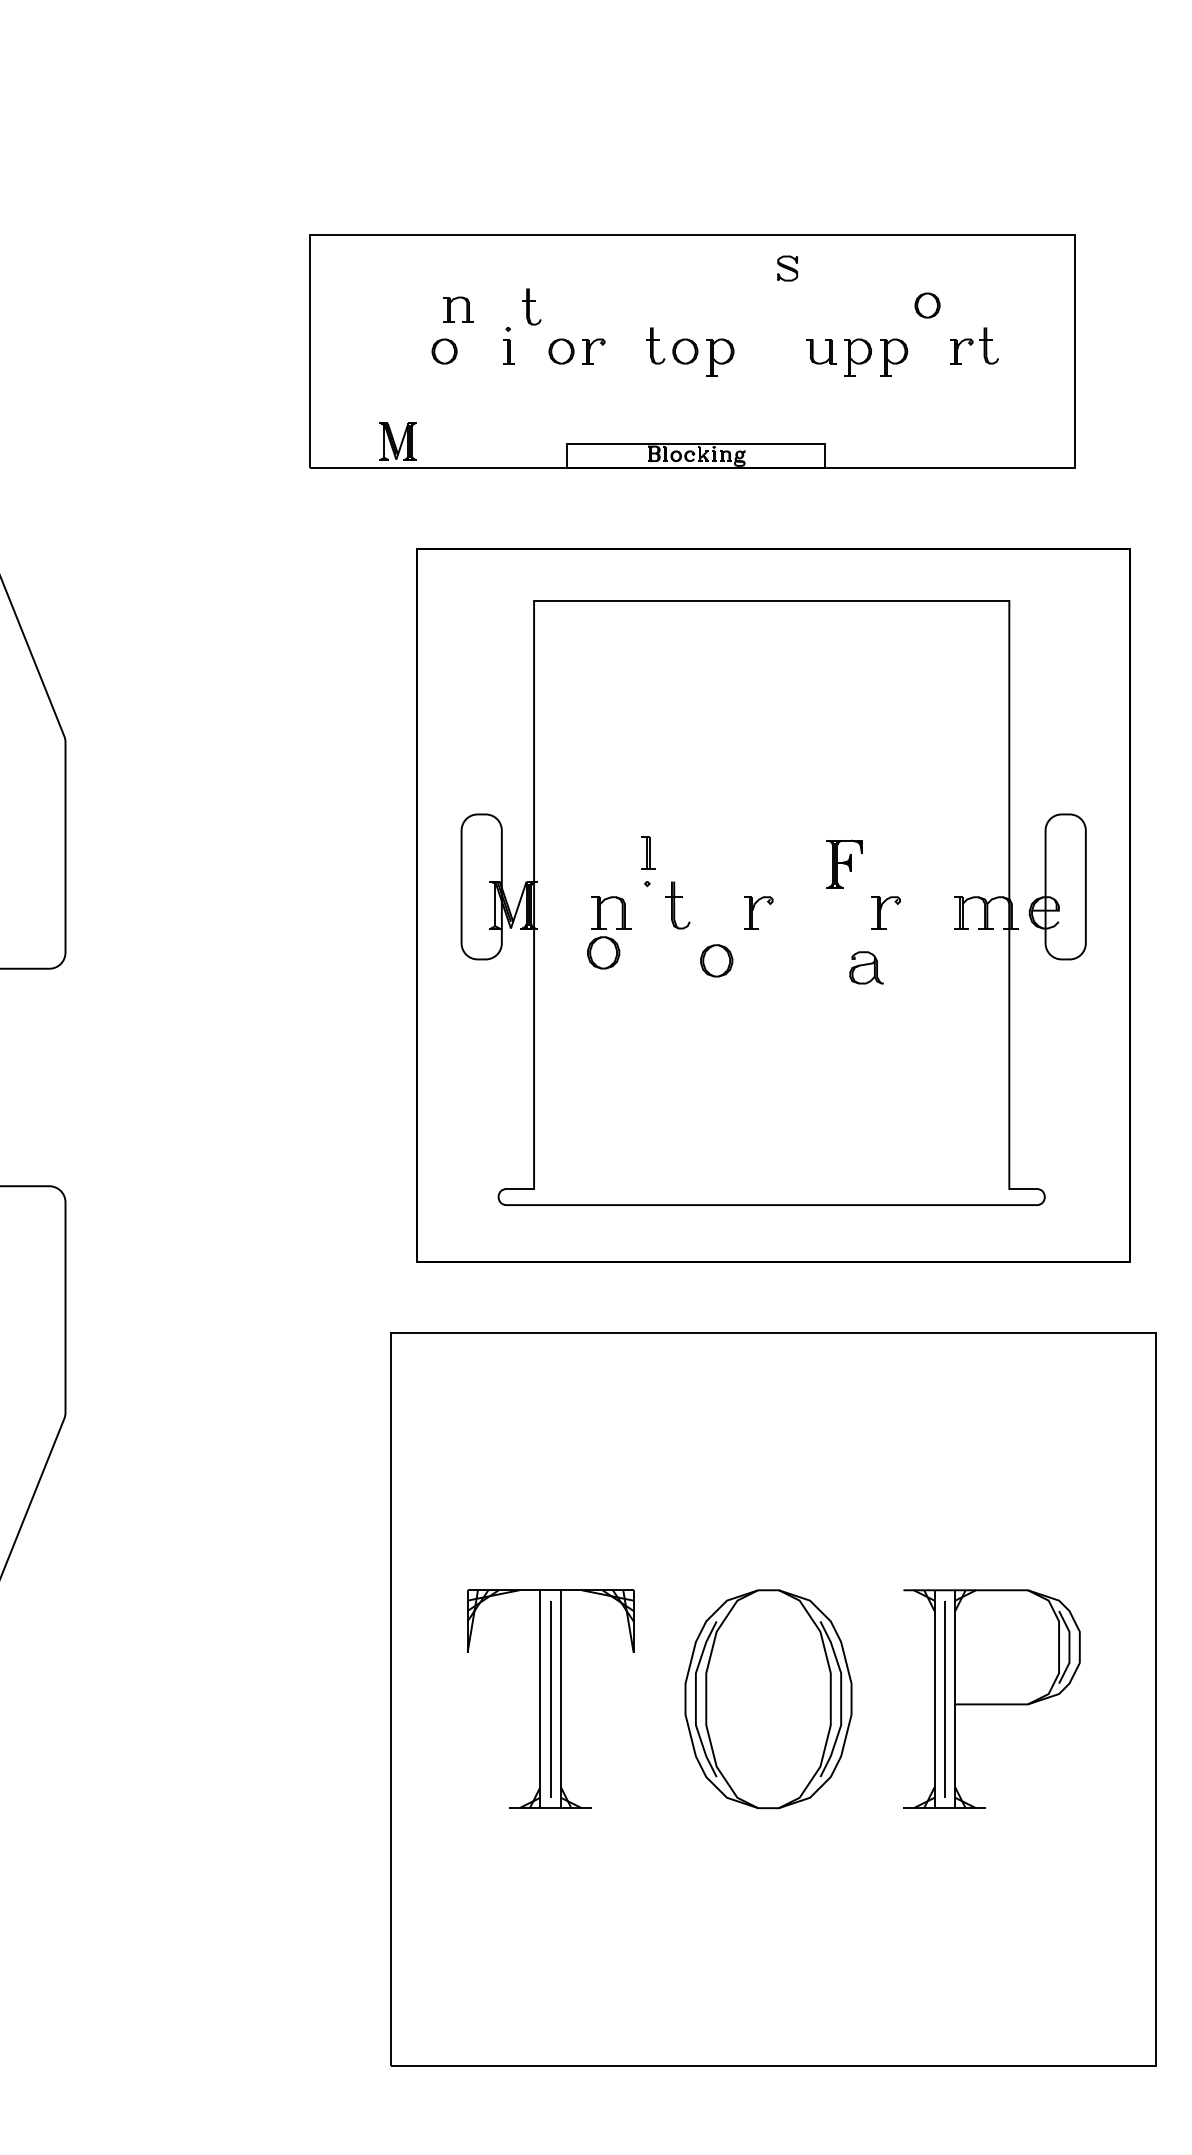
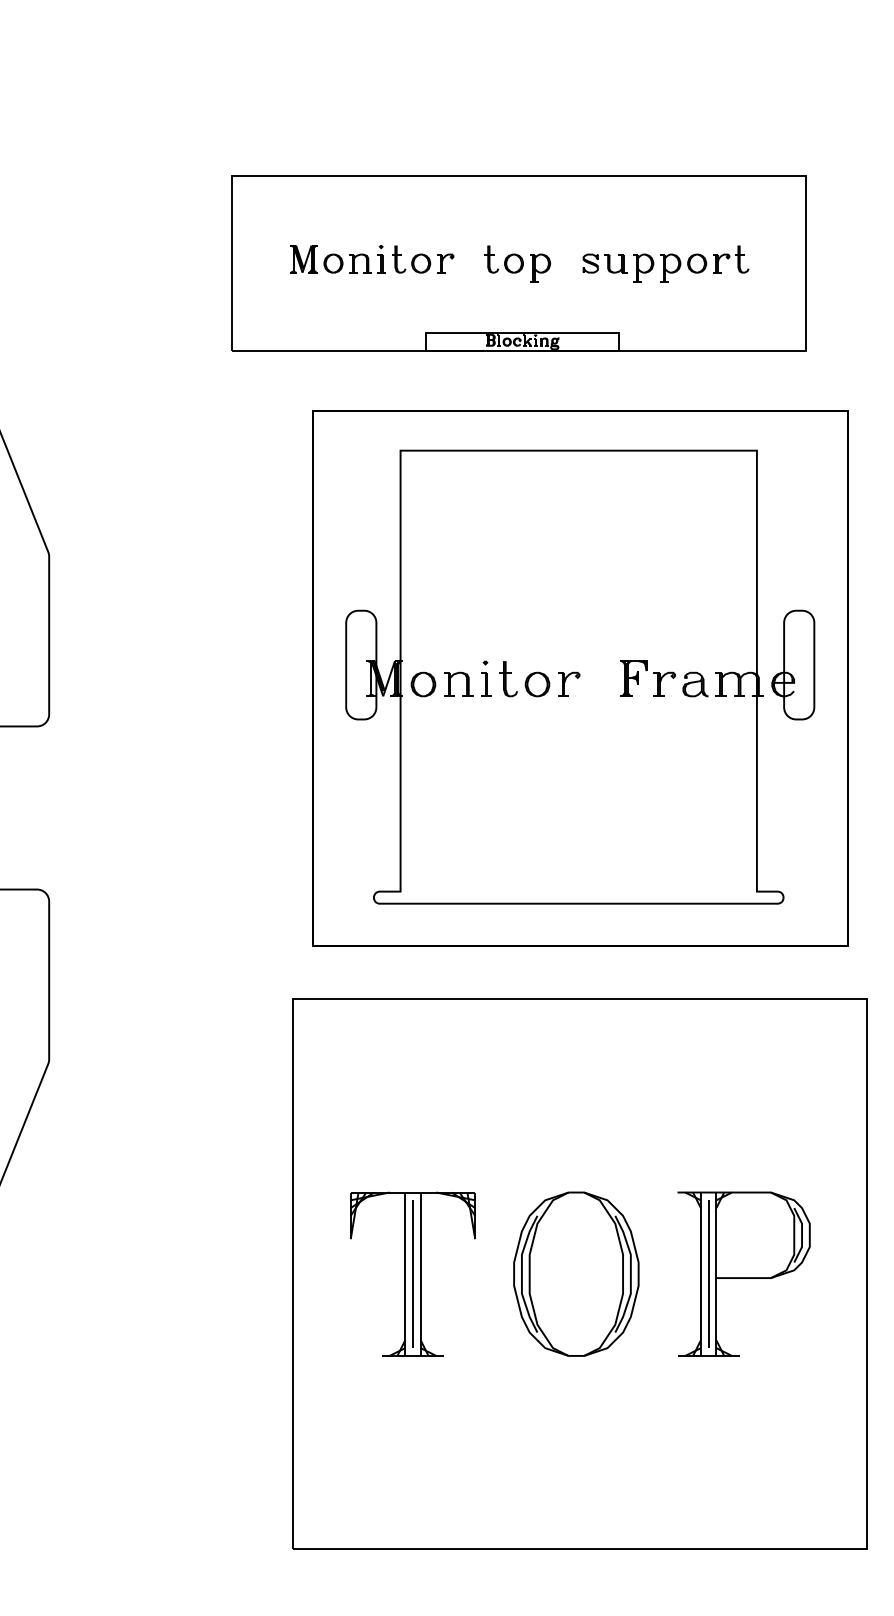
part: (787, 268) -> (590, 263), moved
part: (927, 305) -> (697, 263), moved
part: (531, 306) -> (398, 259), moved
part: (450, 309) -> (354, 263), moved
part: (397, 441) -> (303, 259), moved
part: (648, 852) -> (486, 684), moved
part: (844, 863) -> (633, 678), moved
part: (603, 952) -> (423, 684), moved
part: (716, 960) -> (537, 684), moved
part: (866, 967) -> (695, 684), moved

